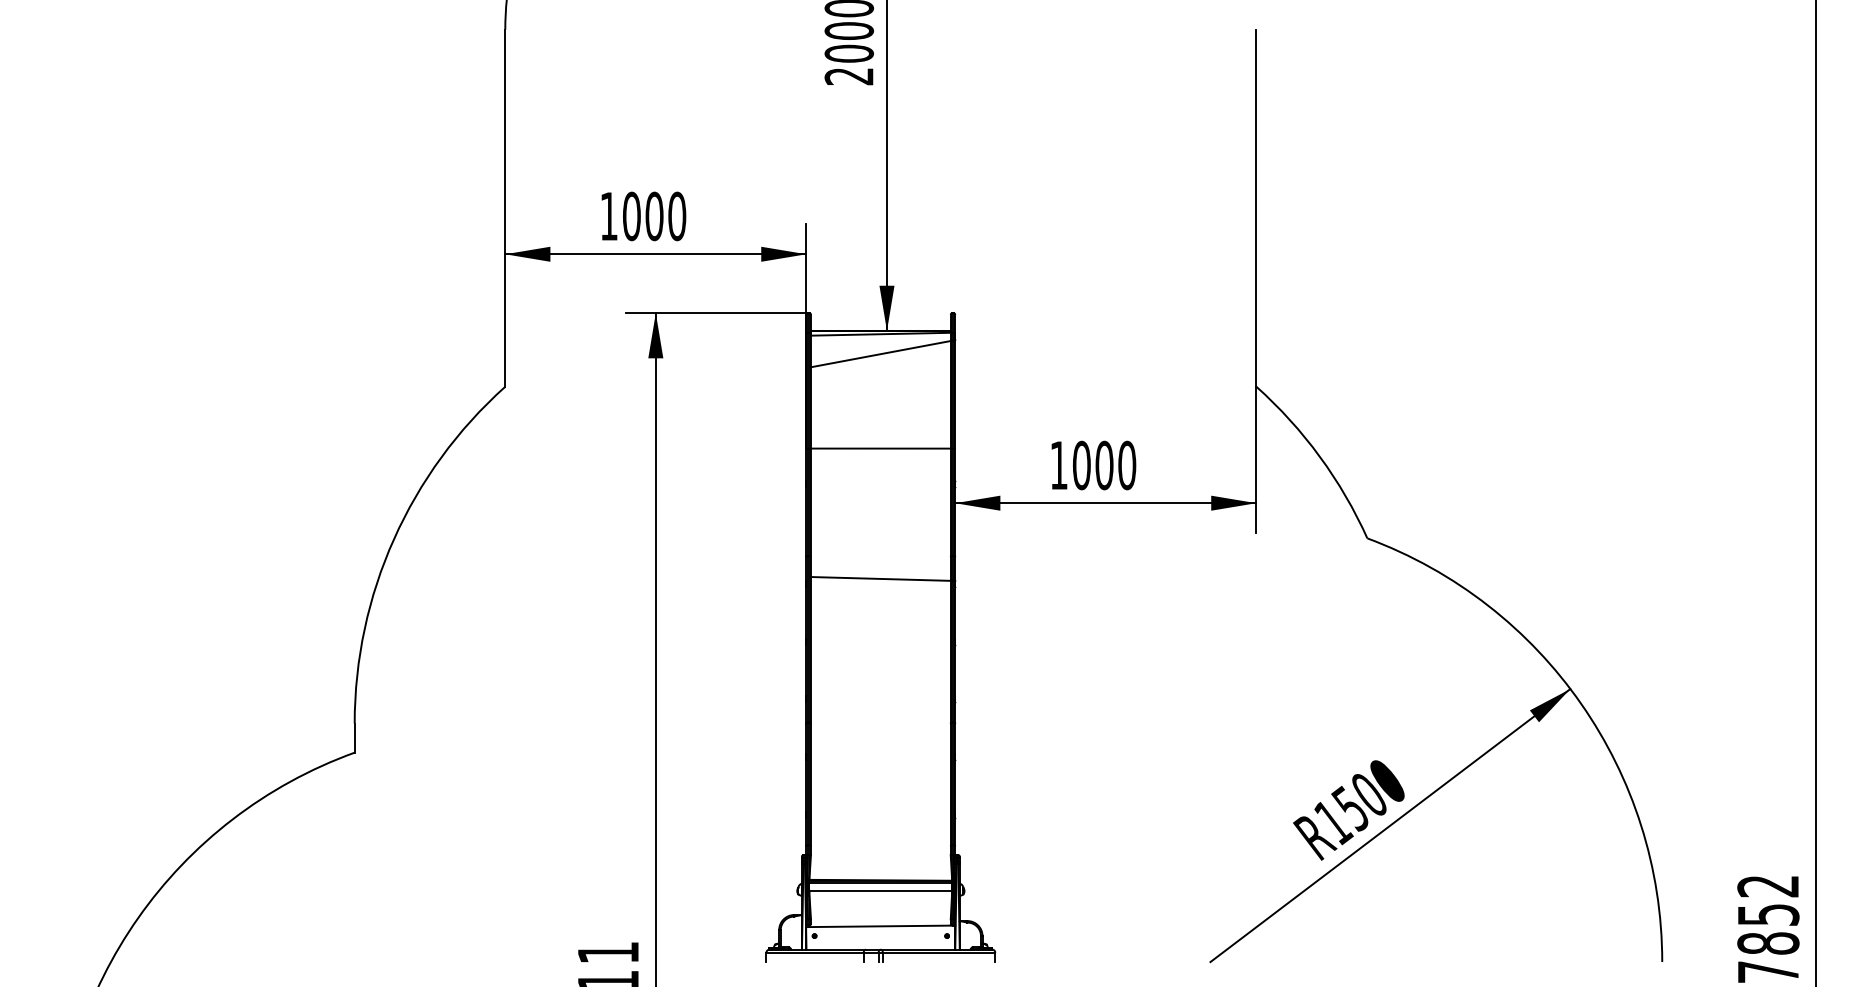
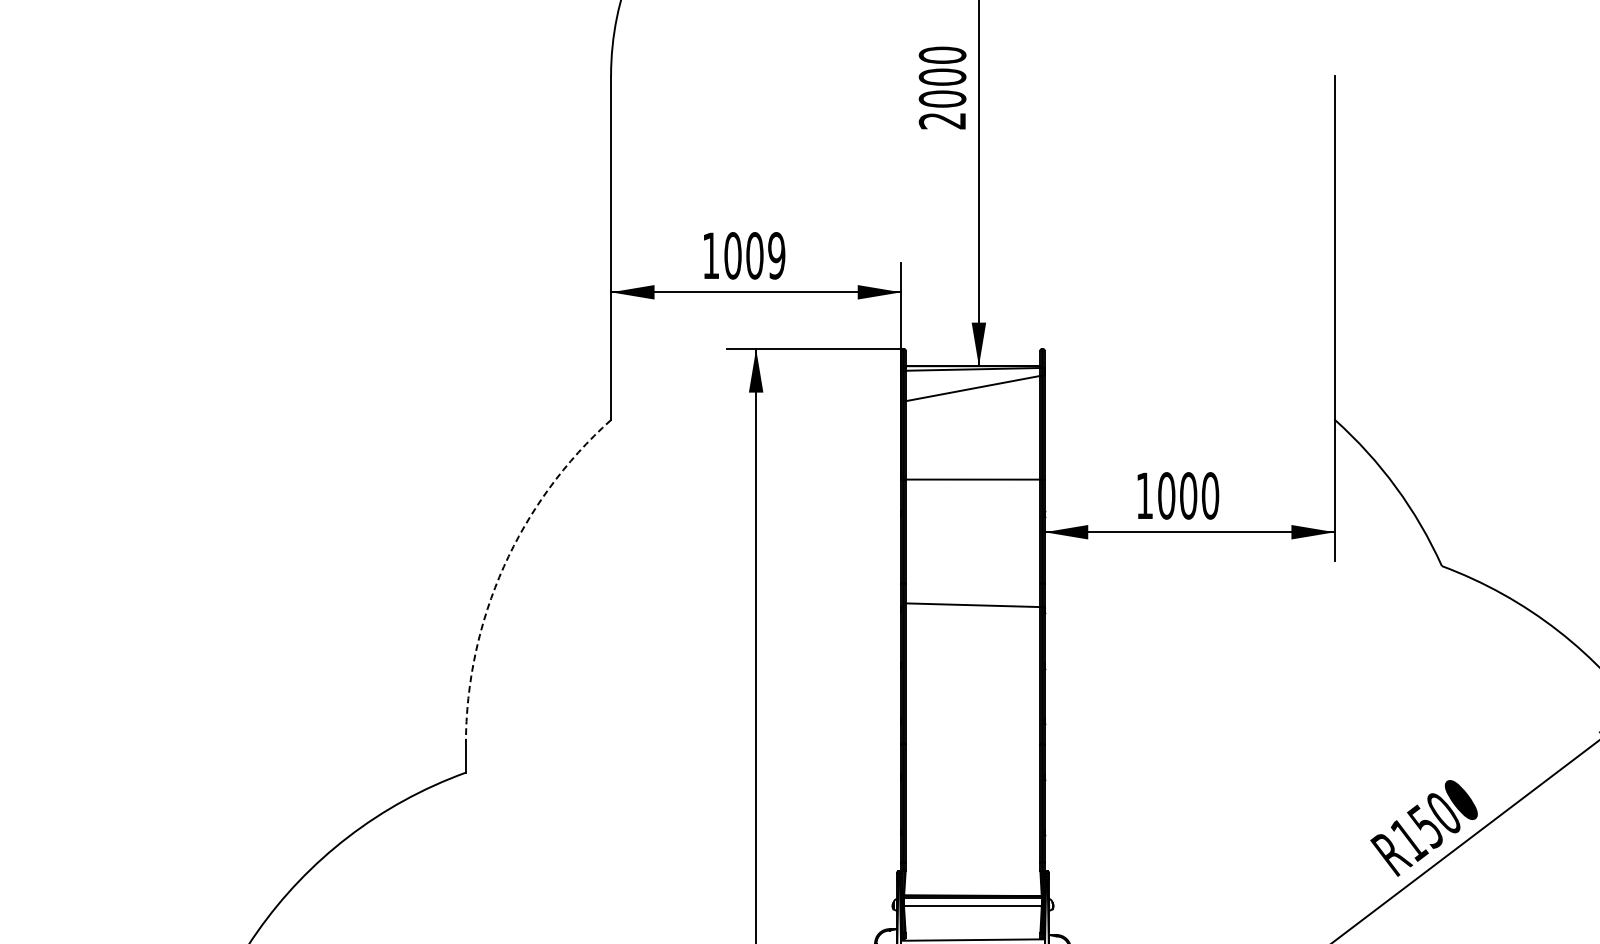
text: (677, 216) -> (777, 255), 1000 -> 1009
arc: (394, 539) -> (504, 567), solid -> dashed

